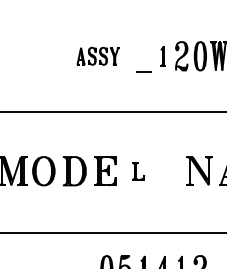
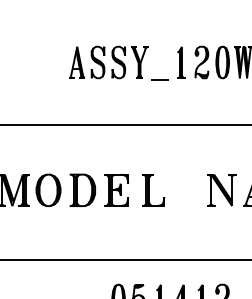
part: (97, 56) -> (108, 62), size x1.67
part: (163, 56) -> (181, 62), size x1.43
part: (138, 171) -> (153, 190), size x1.67

